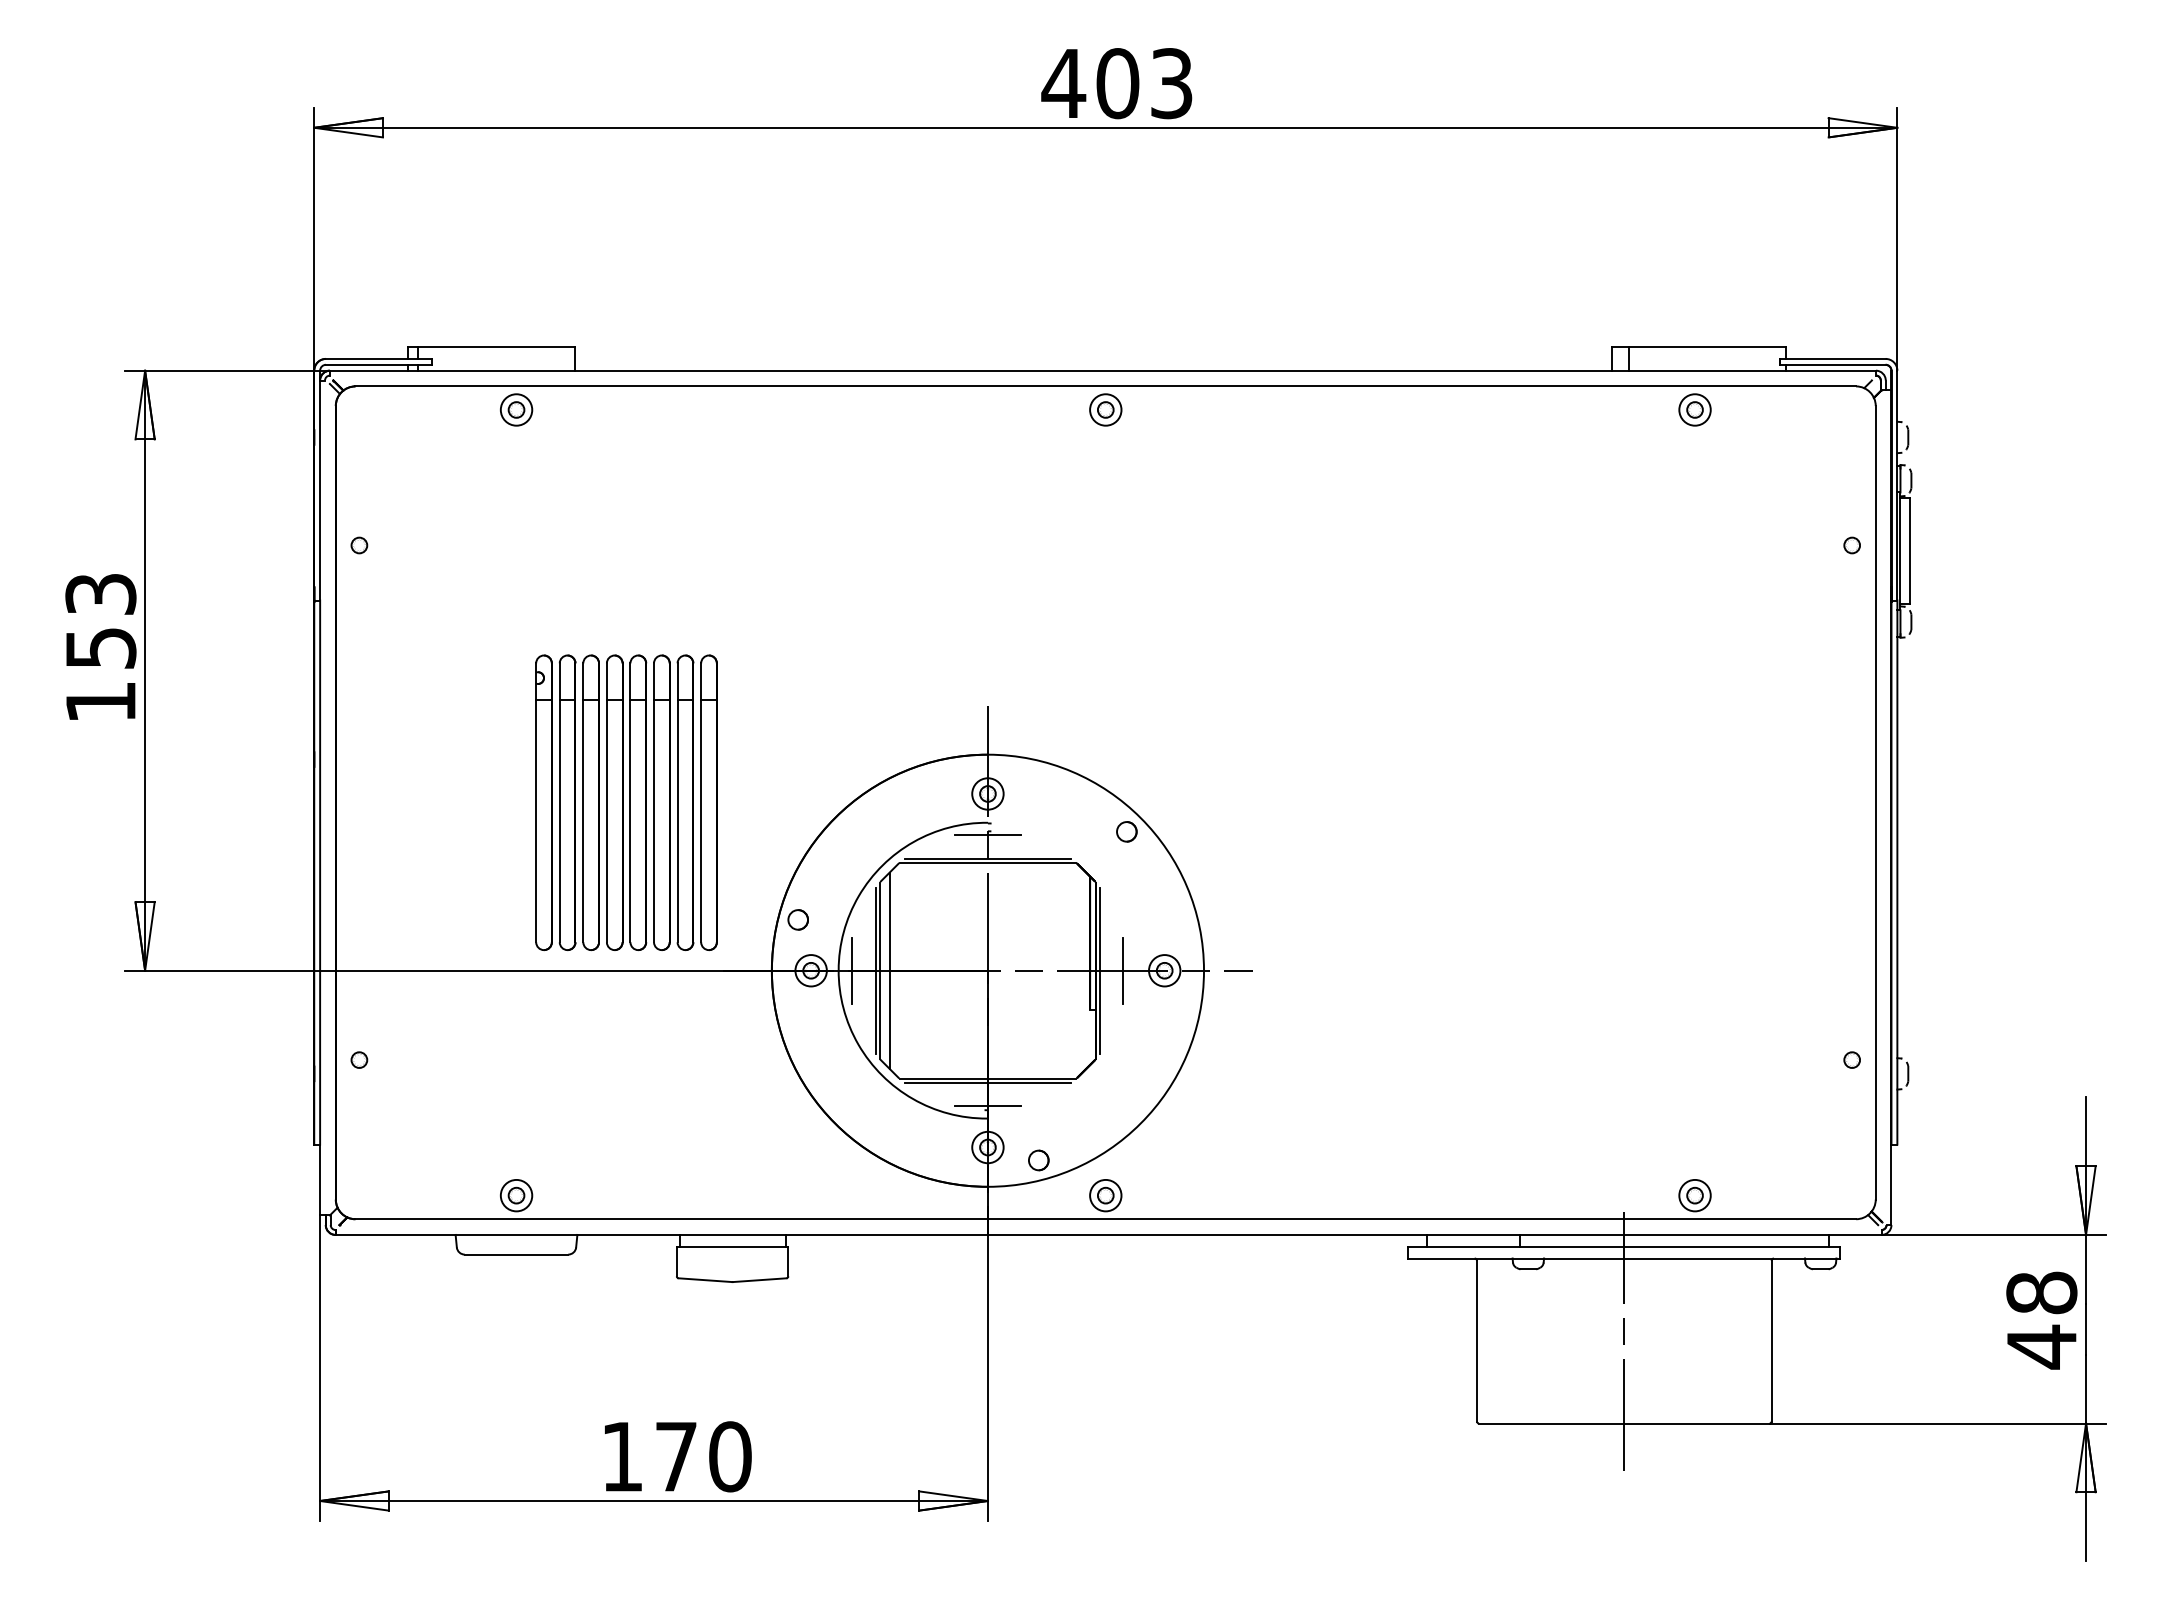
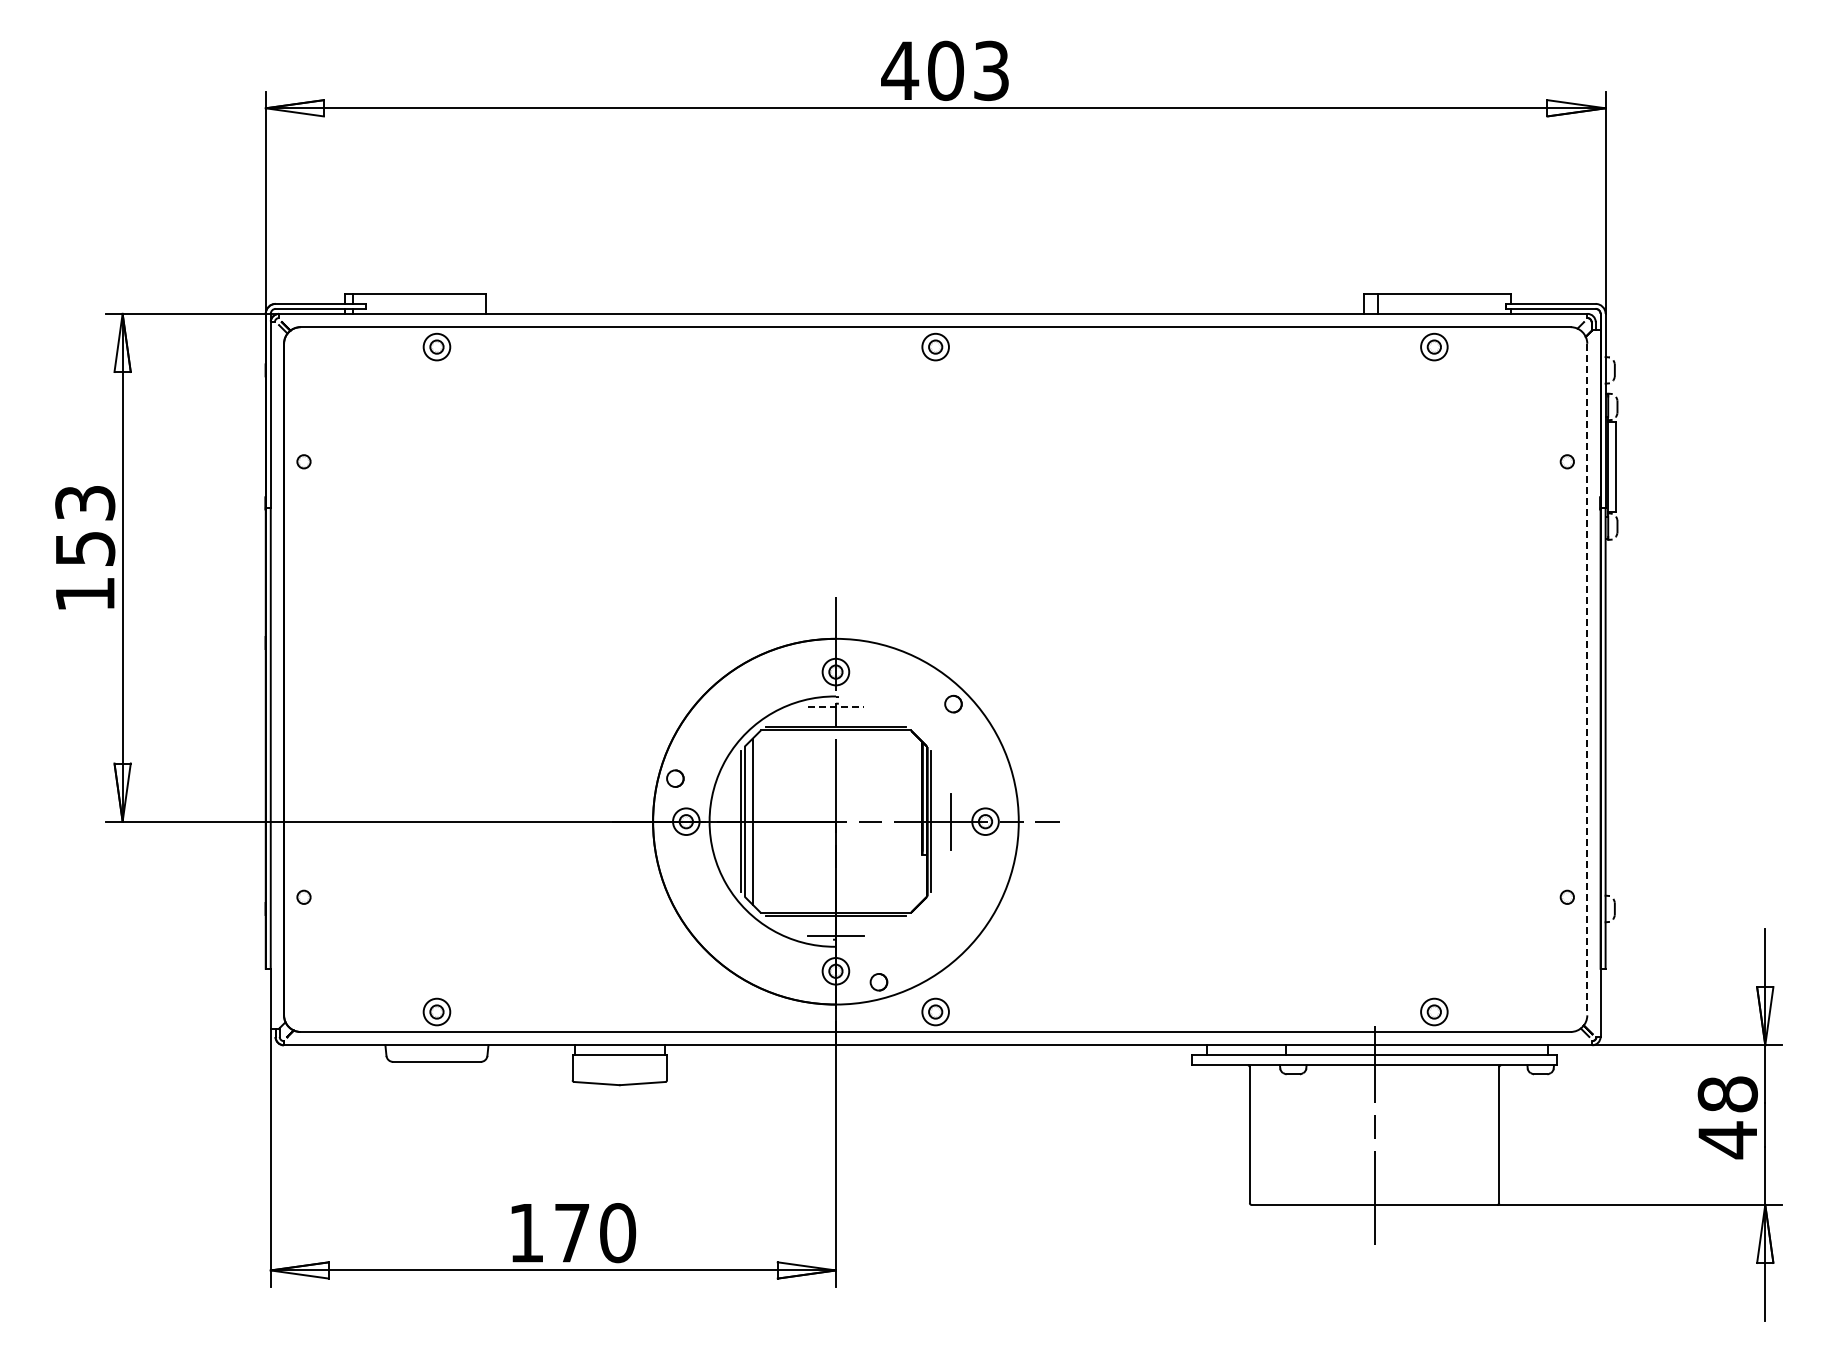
part: (625, 802) -> (529, 679), removed
line: (1875, 802) -> (1587, 679), solid -> dashed
line: (987, 835) -> (835, 707), solid -> dashed
line: (852, 970) -> (721, 821), removed

